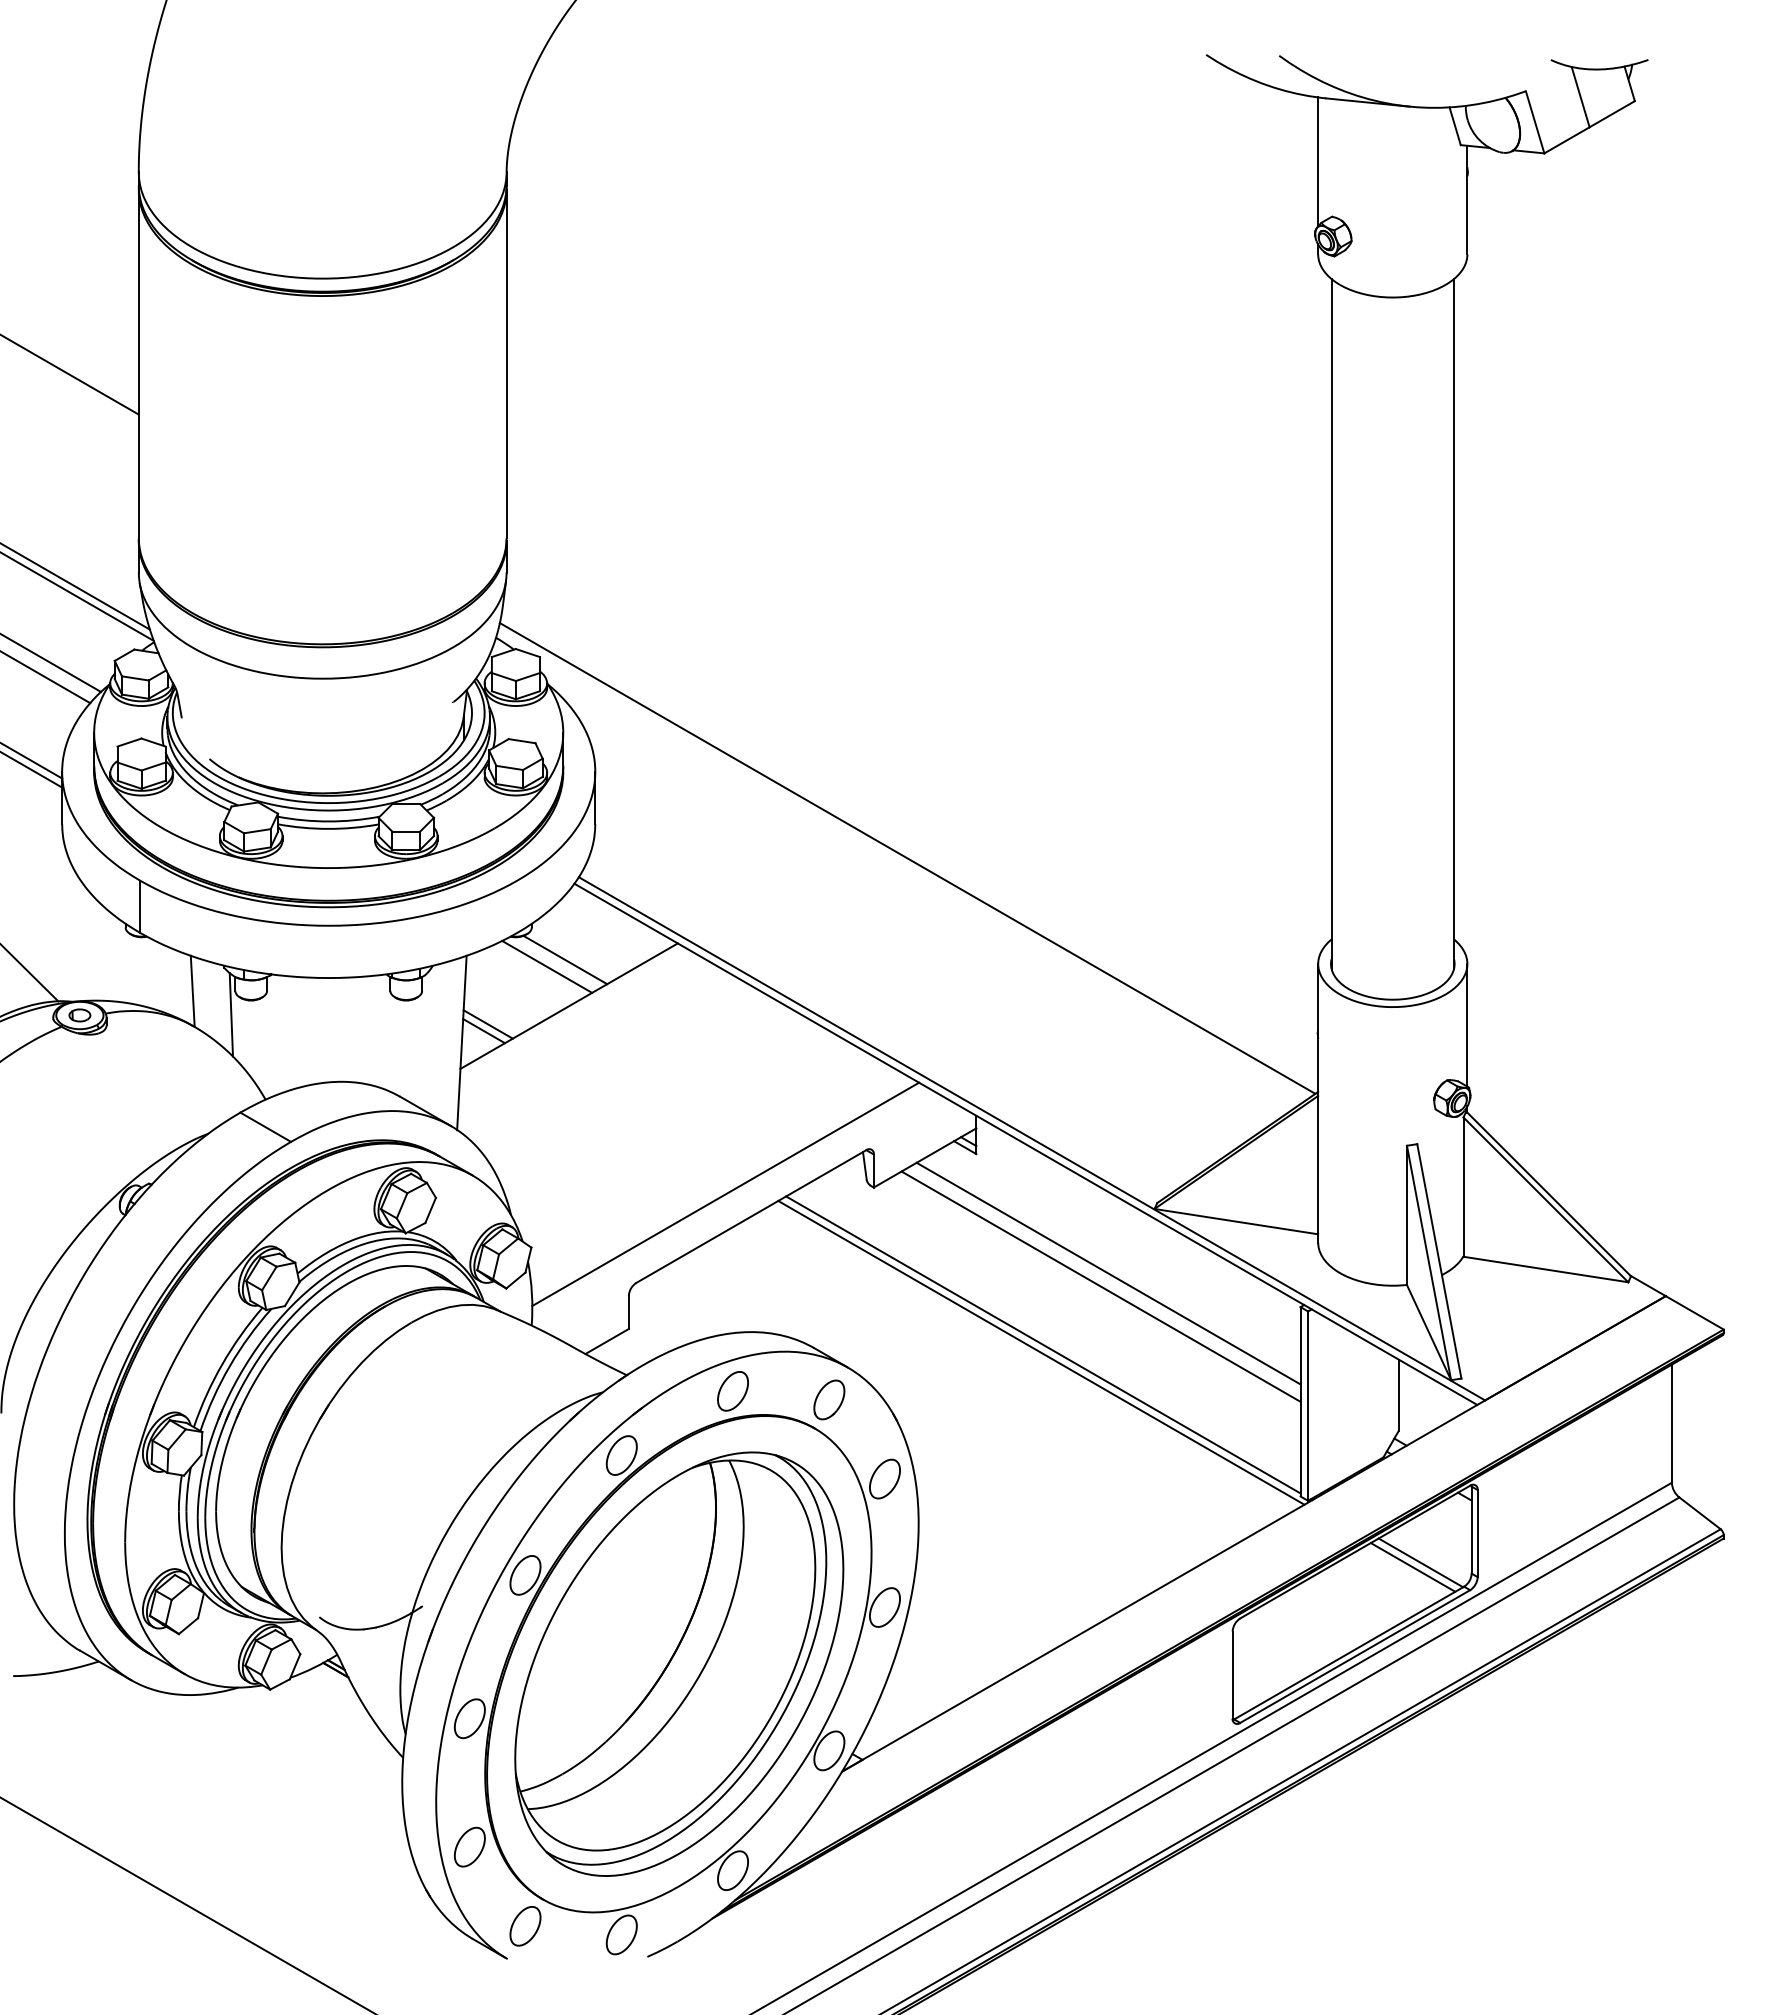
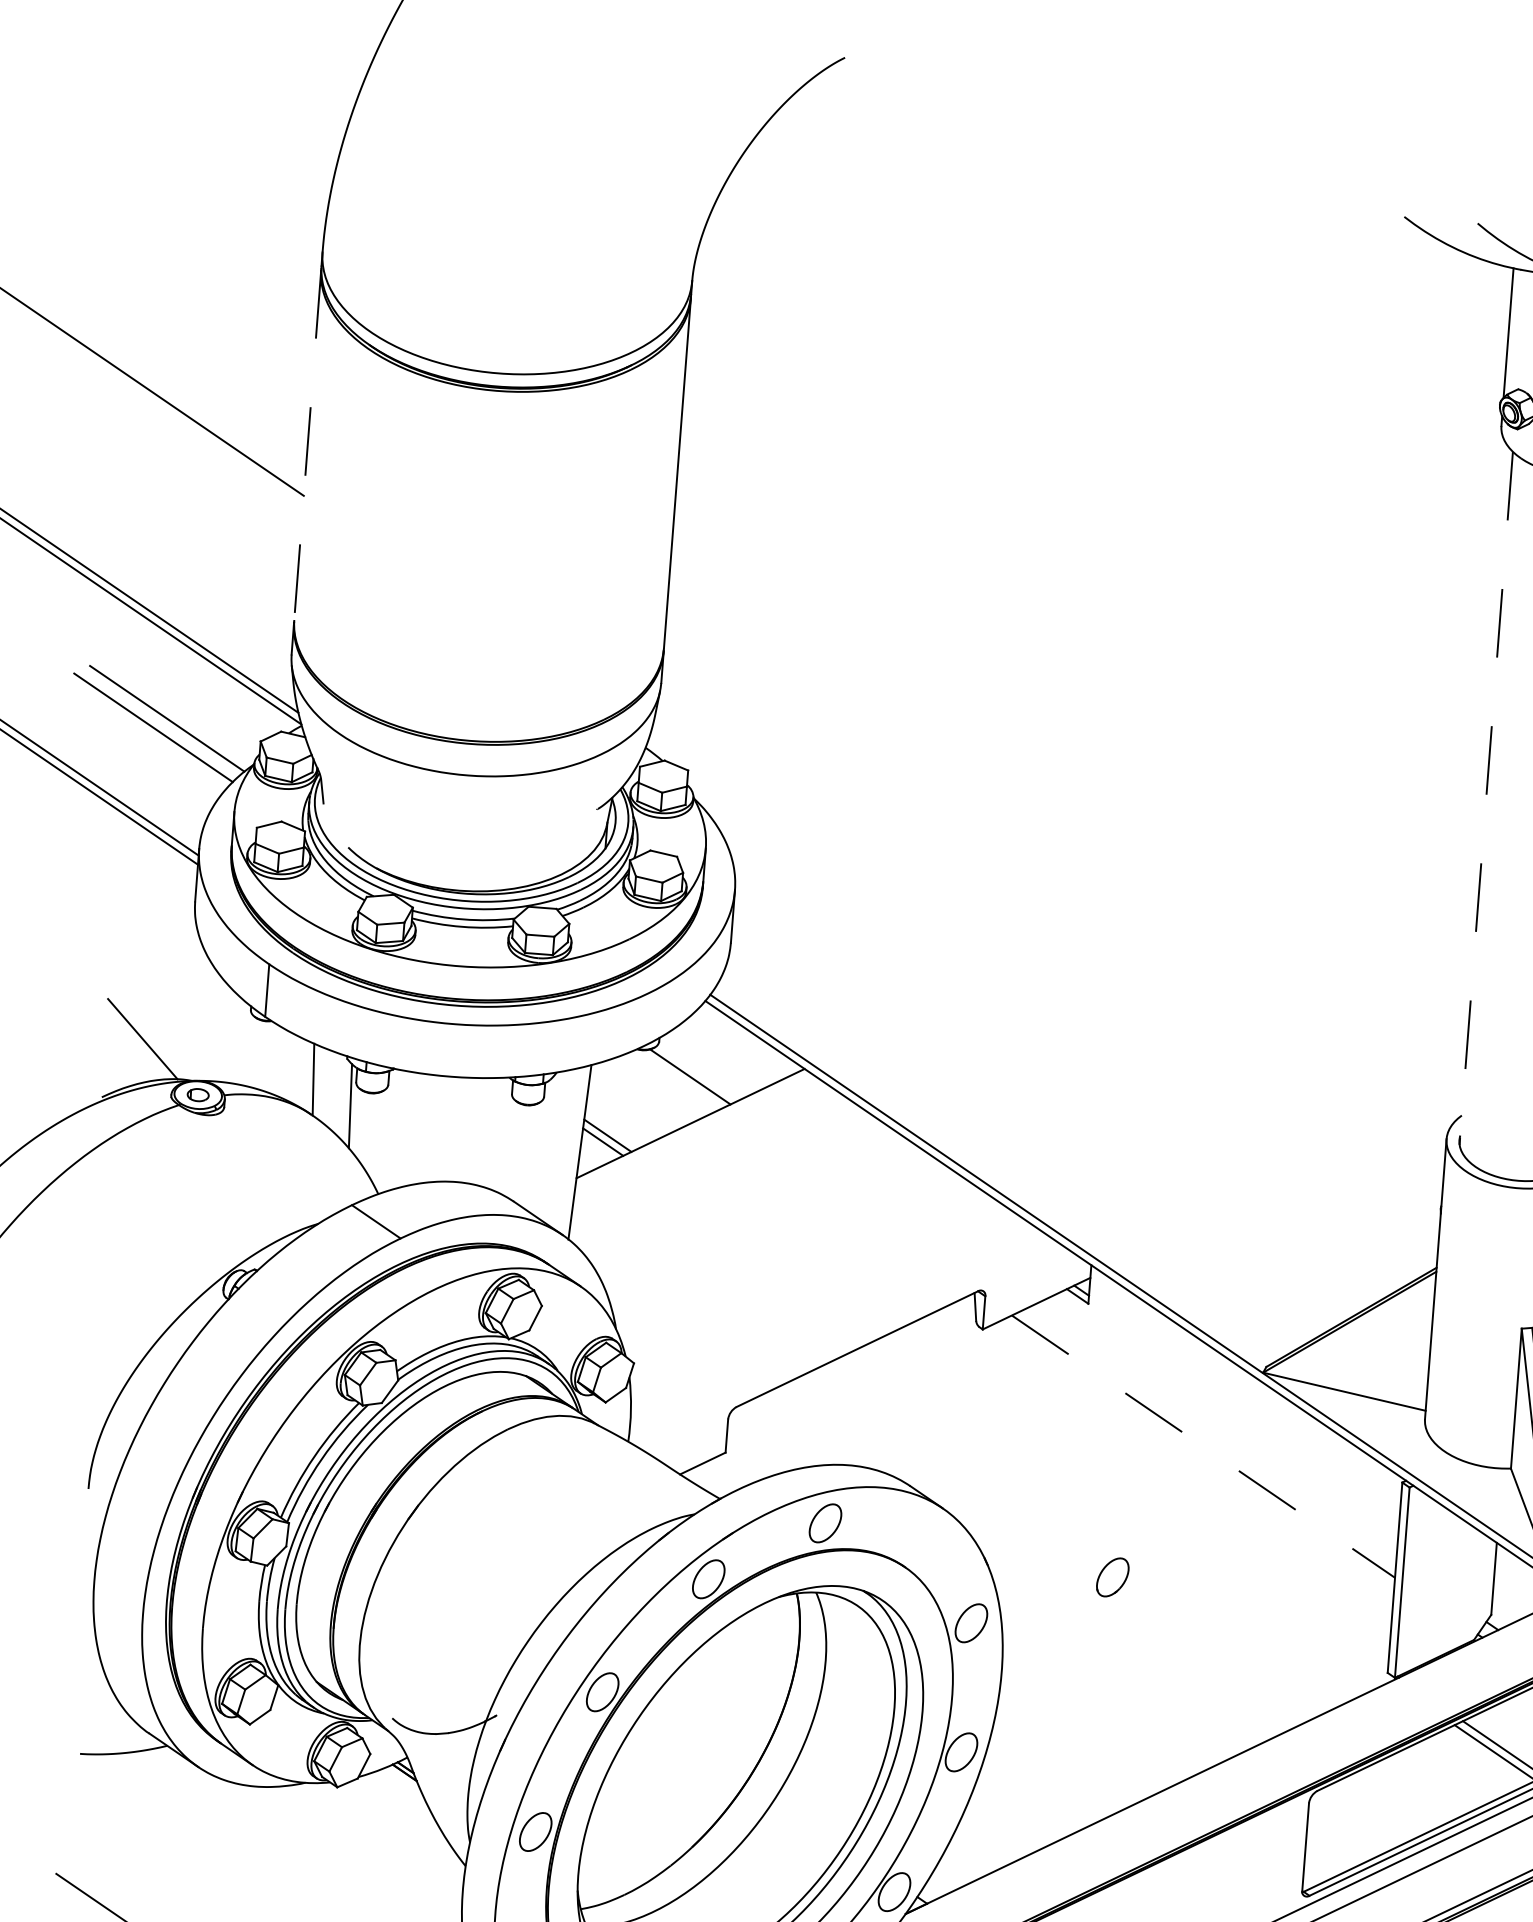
line: (138, 364) -> (307, 445), solid -> dashed
line: (1331, 623) -> (1486, 798), solid -> dashed
line: (907, 858) -> (1042, 1001), removed
line: (547, 966) -> (671, 1082), removed
line: (725, 1194) -> (833, 1324), removed
line: (1108, 1273) -> (1211, 1433), removed
line: (1101, 1286) -> (1203, 1446), solid -> dashed
line: (1043, 1344) -> (1141, 1500), removed
line: (1041, 1352) -> (1138, 1508), removed
part: (829, 1399) -> (1112, 1576), moved

